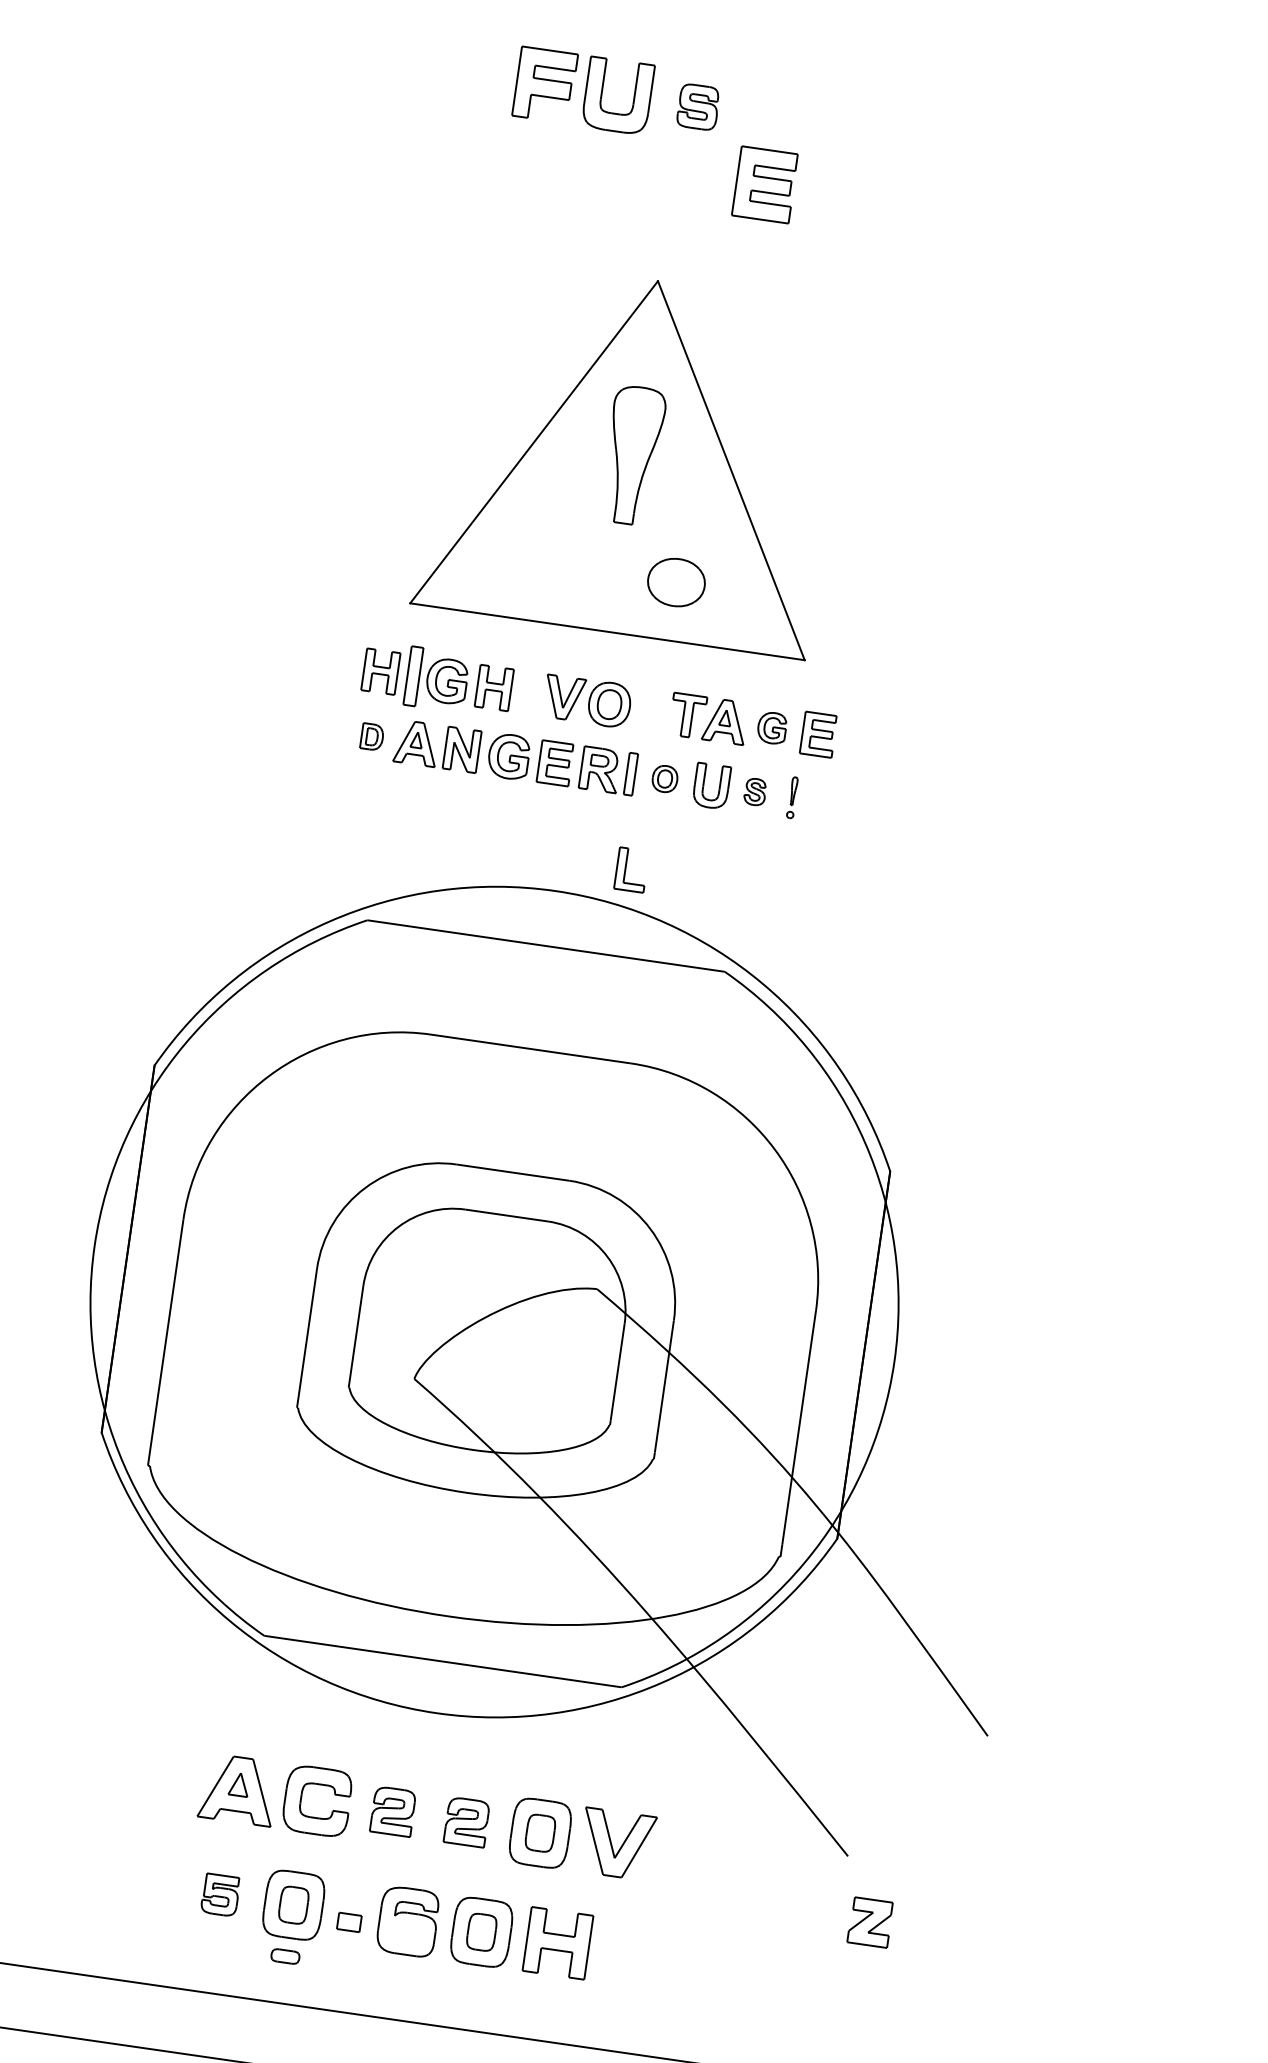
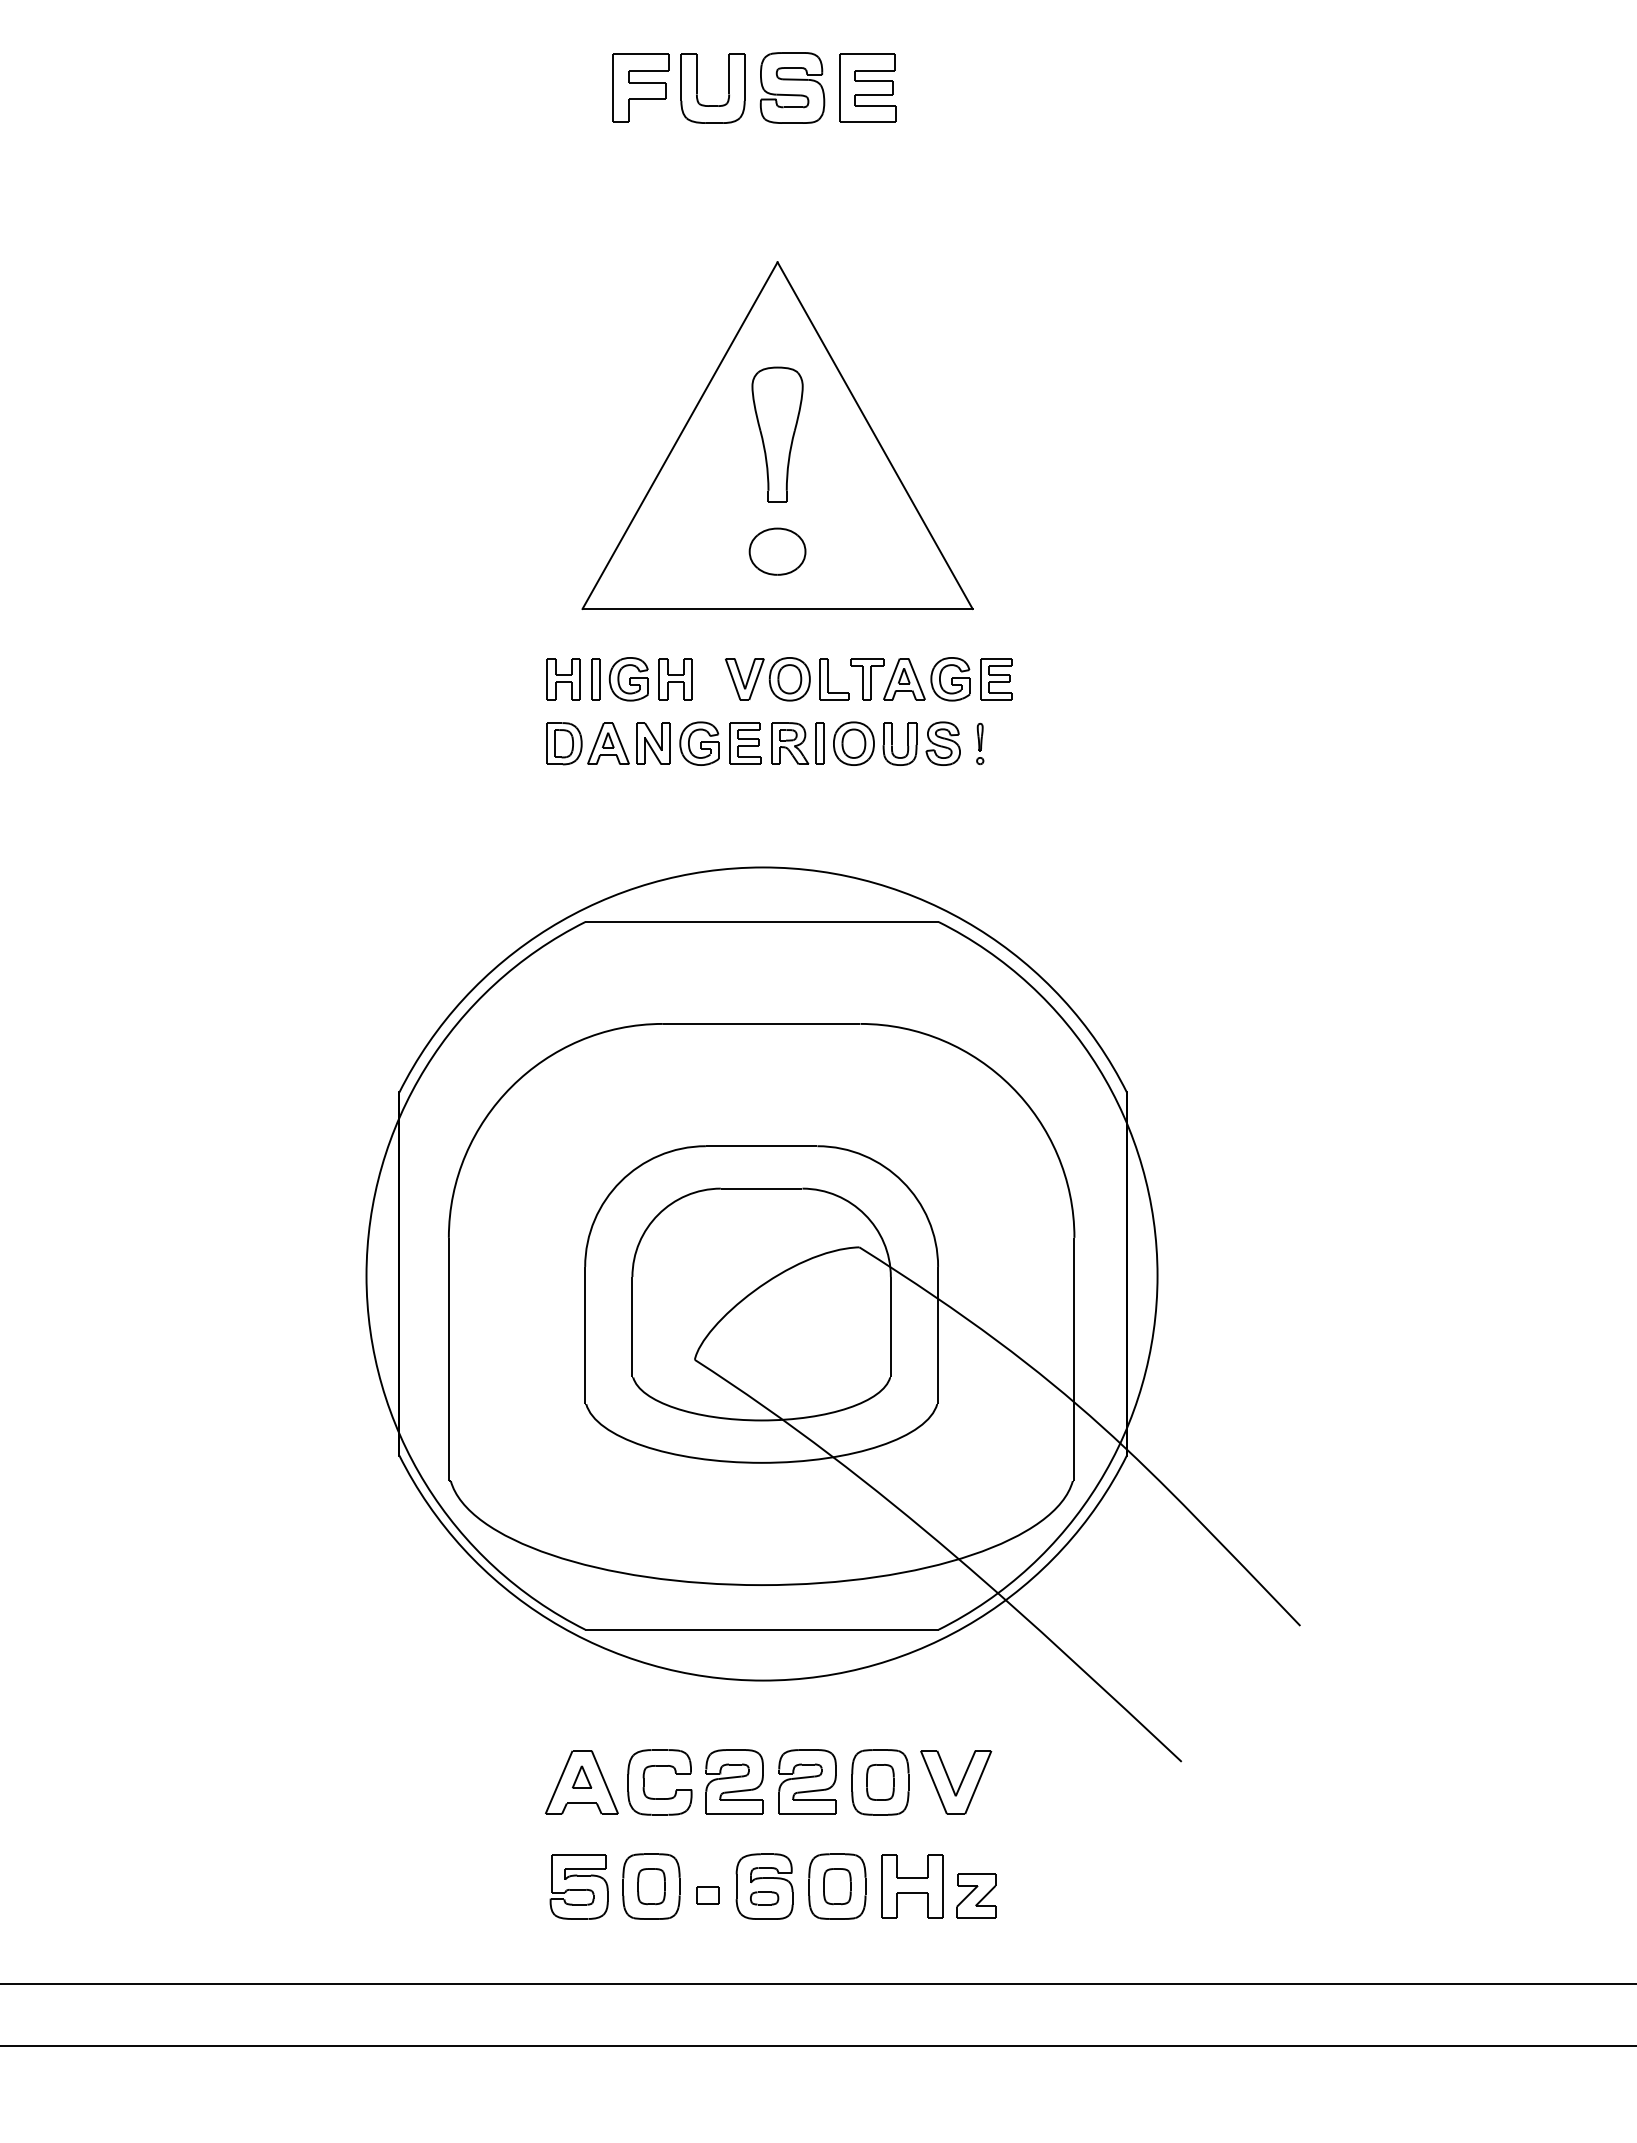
part: (698, 106) -> (792, 87), size x1.67
part: (764, 184) -> (867, 87), moved
part: (676, 582) -> (777, 551), moved
part: (413, 676) -> (595, 679), size x0.71
part: (772, 728) -> (950, 679), size x1.43
part: (372, 736) -> (564, 743), size x1.67
part: (664, 778) -> (853, 743), size x1.67
part: (754, 791) -> (942, 743), size x1.67
part: (631, 870) -> (834, 679), moved
part: (393, 1811) -> (734, 1781), size x1.43
part: (466, 1821) -> (807, 1781), size x1.43
part: (219, 1894) -> (578, 1886), size x1.67
part: (870, 1922) -> (976, 1895), moved
part: (285, 1956) -> (764, 1898), moved

